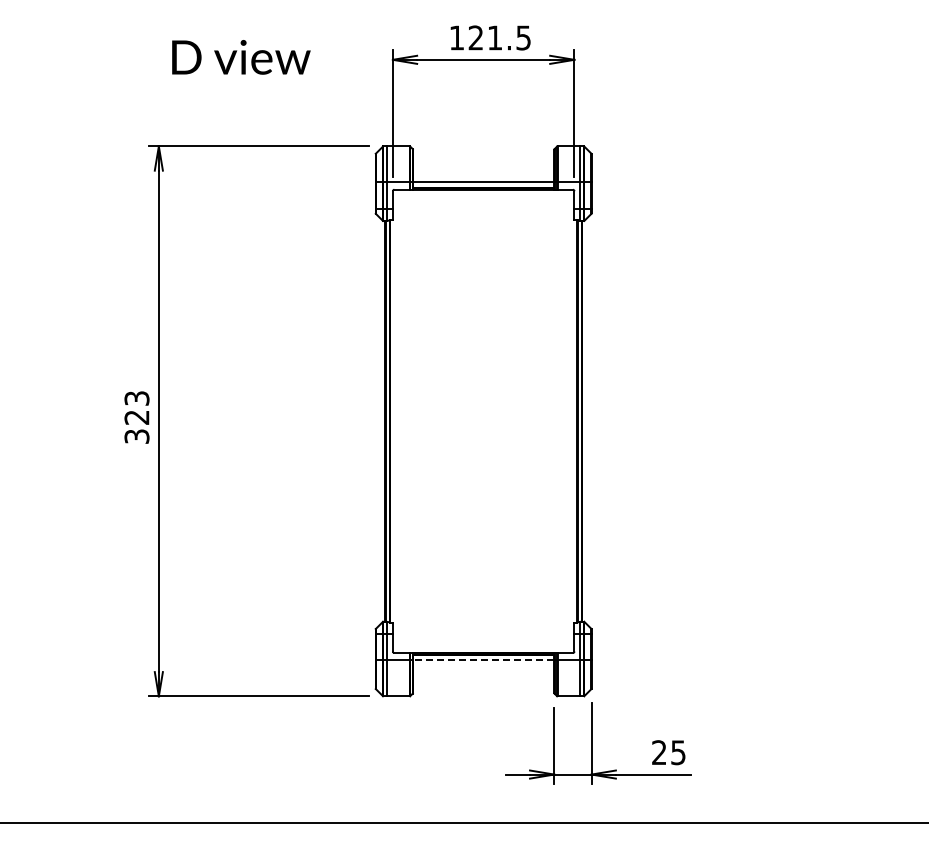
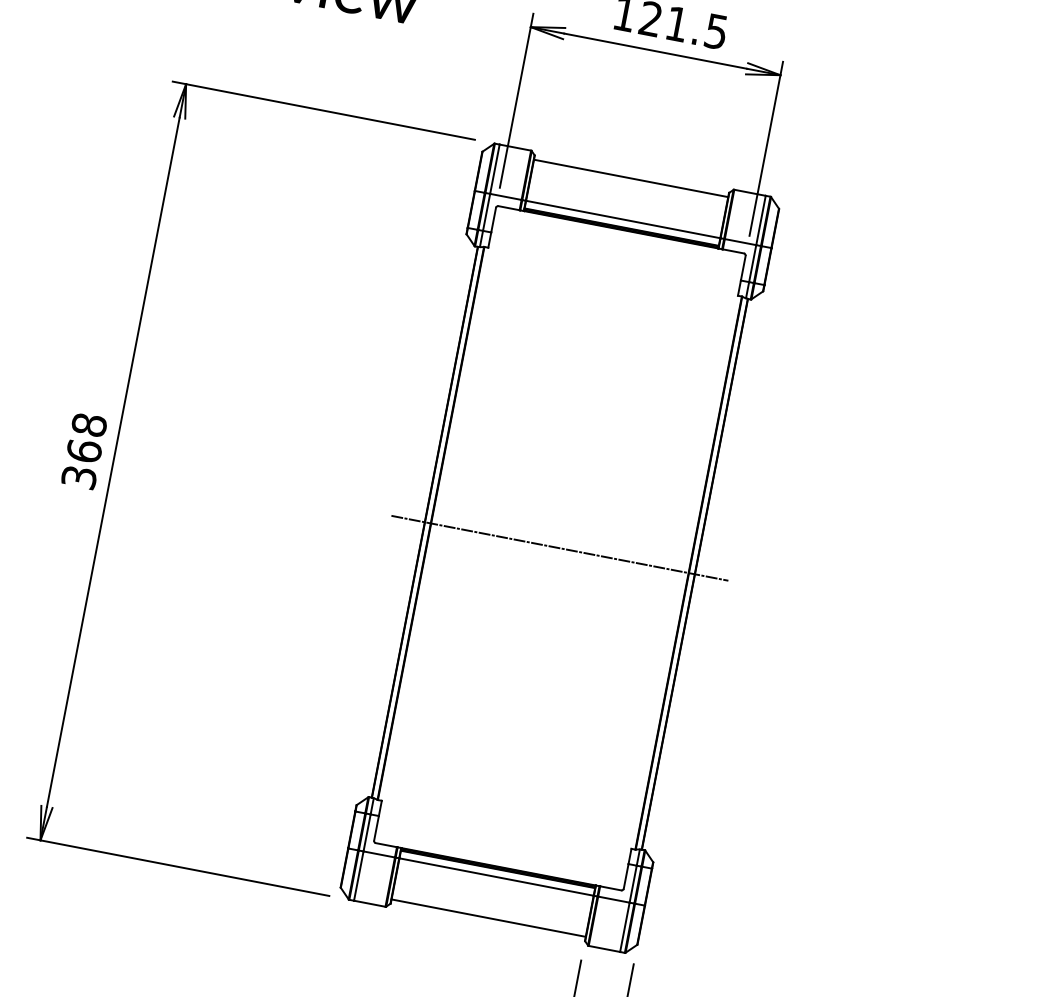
line: (483, 152) -> (630, 178), added
text: (136, 407) -> (86, 437), 323 -> 368
line: (483, 421) -> (559, 548), added
line: (483, 660) -> (496, 877), dashed -> solid
line: (483, 690) -> (488, 918), added

